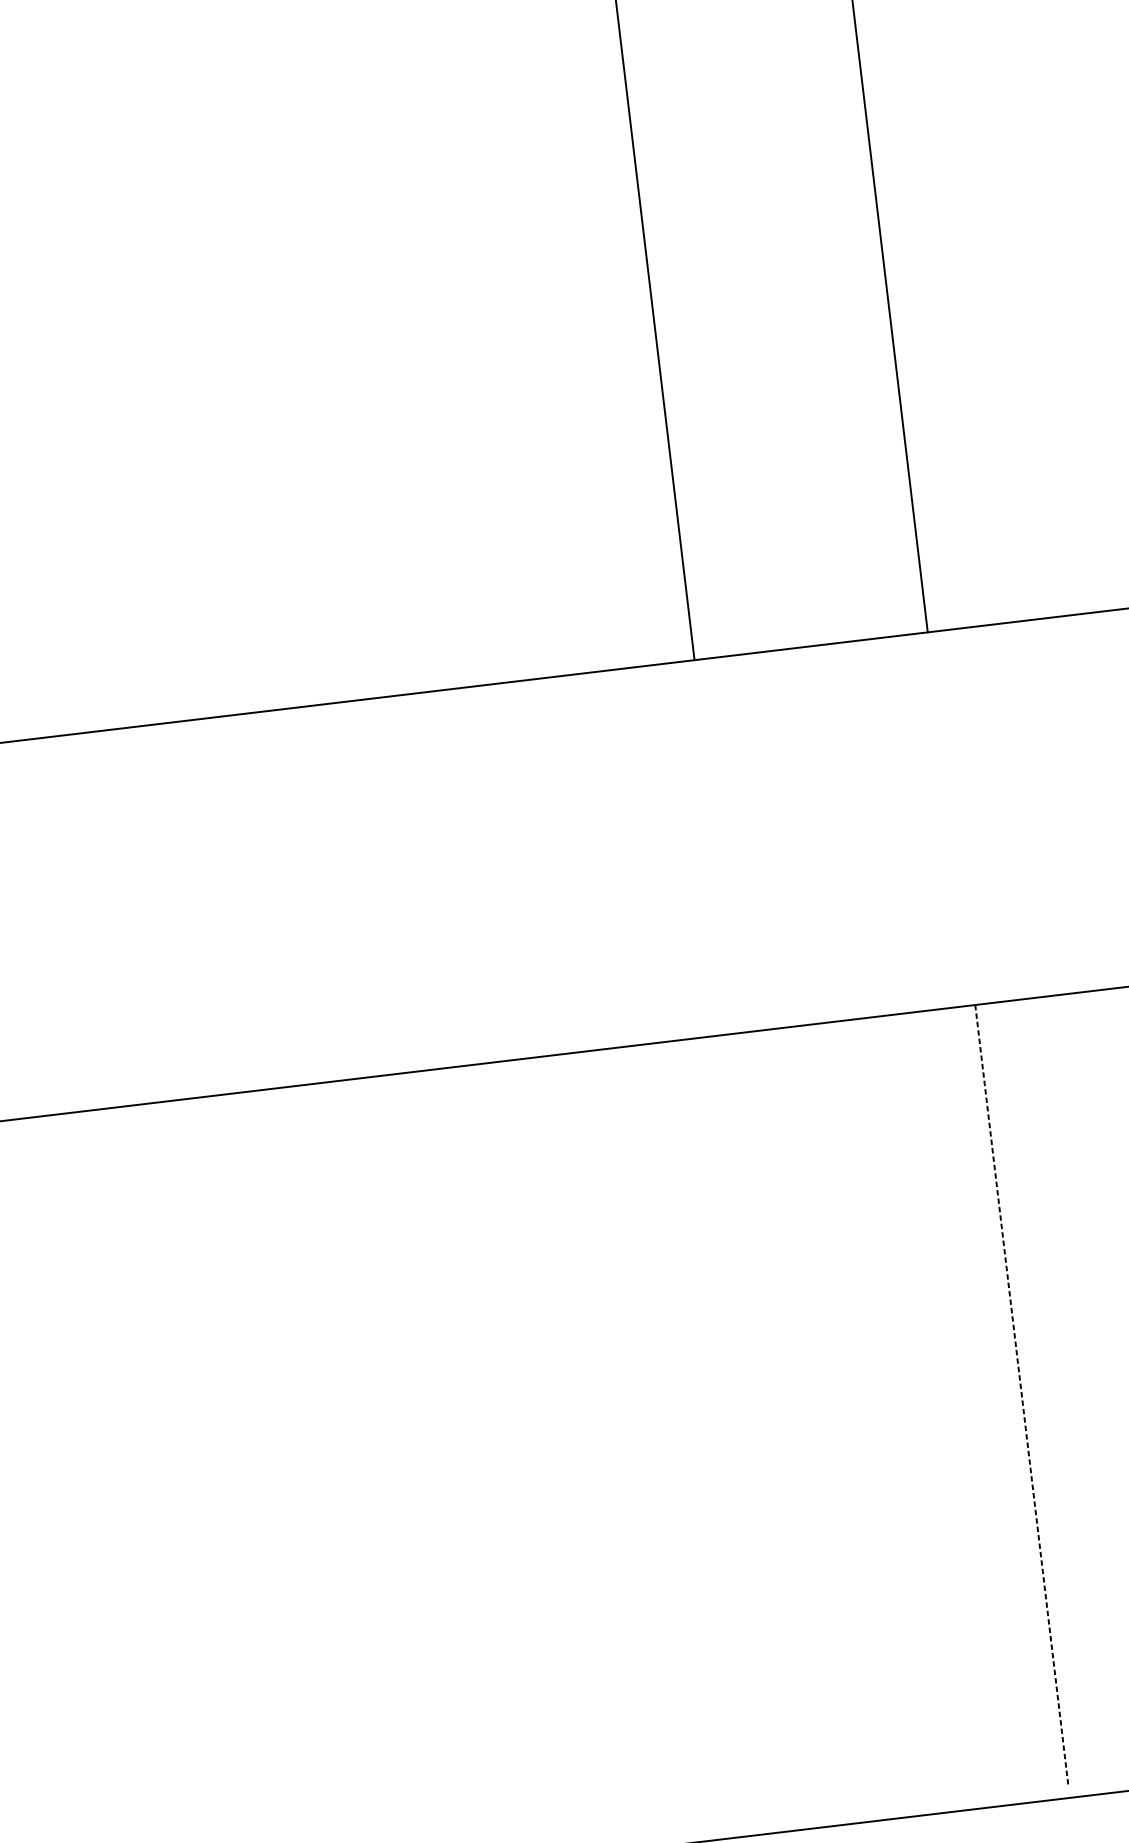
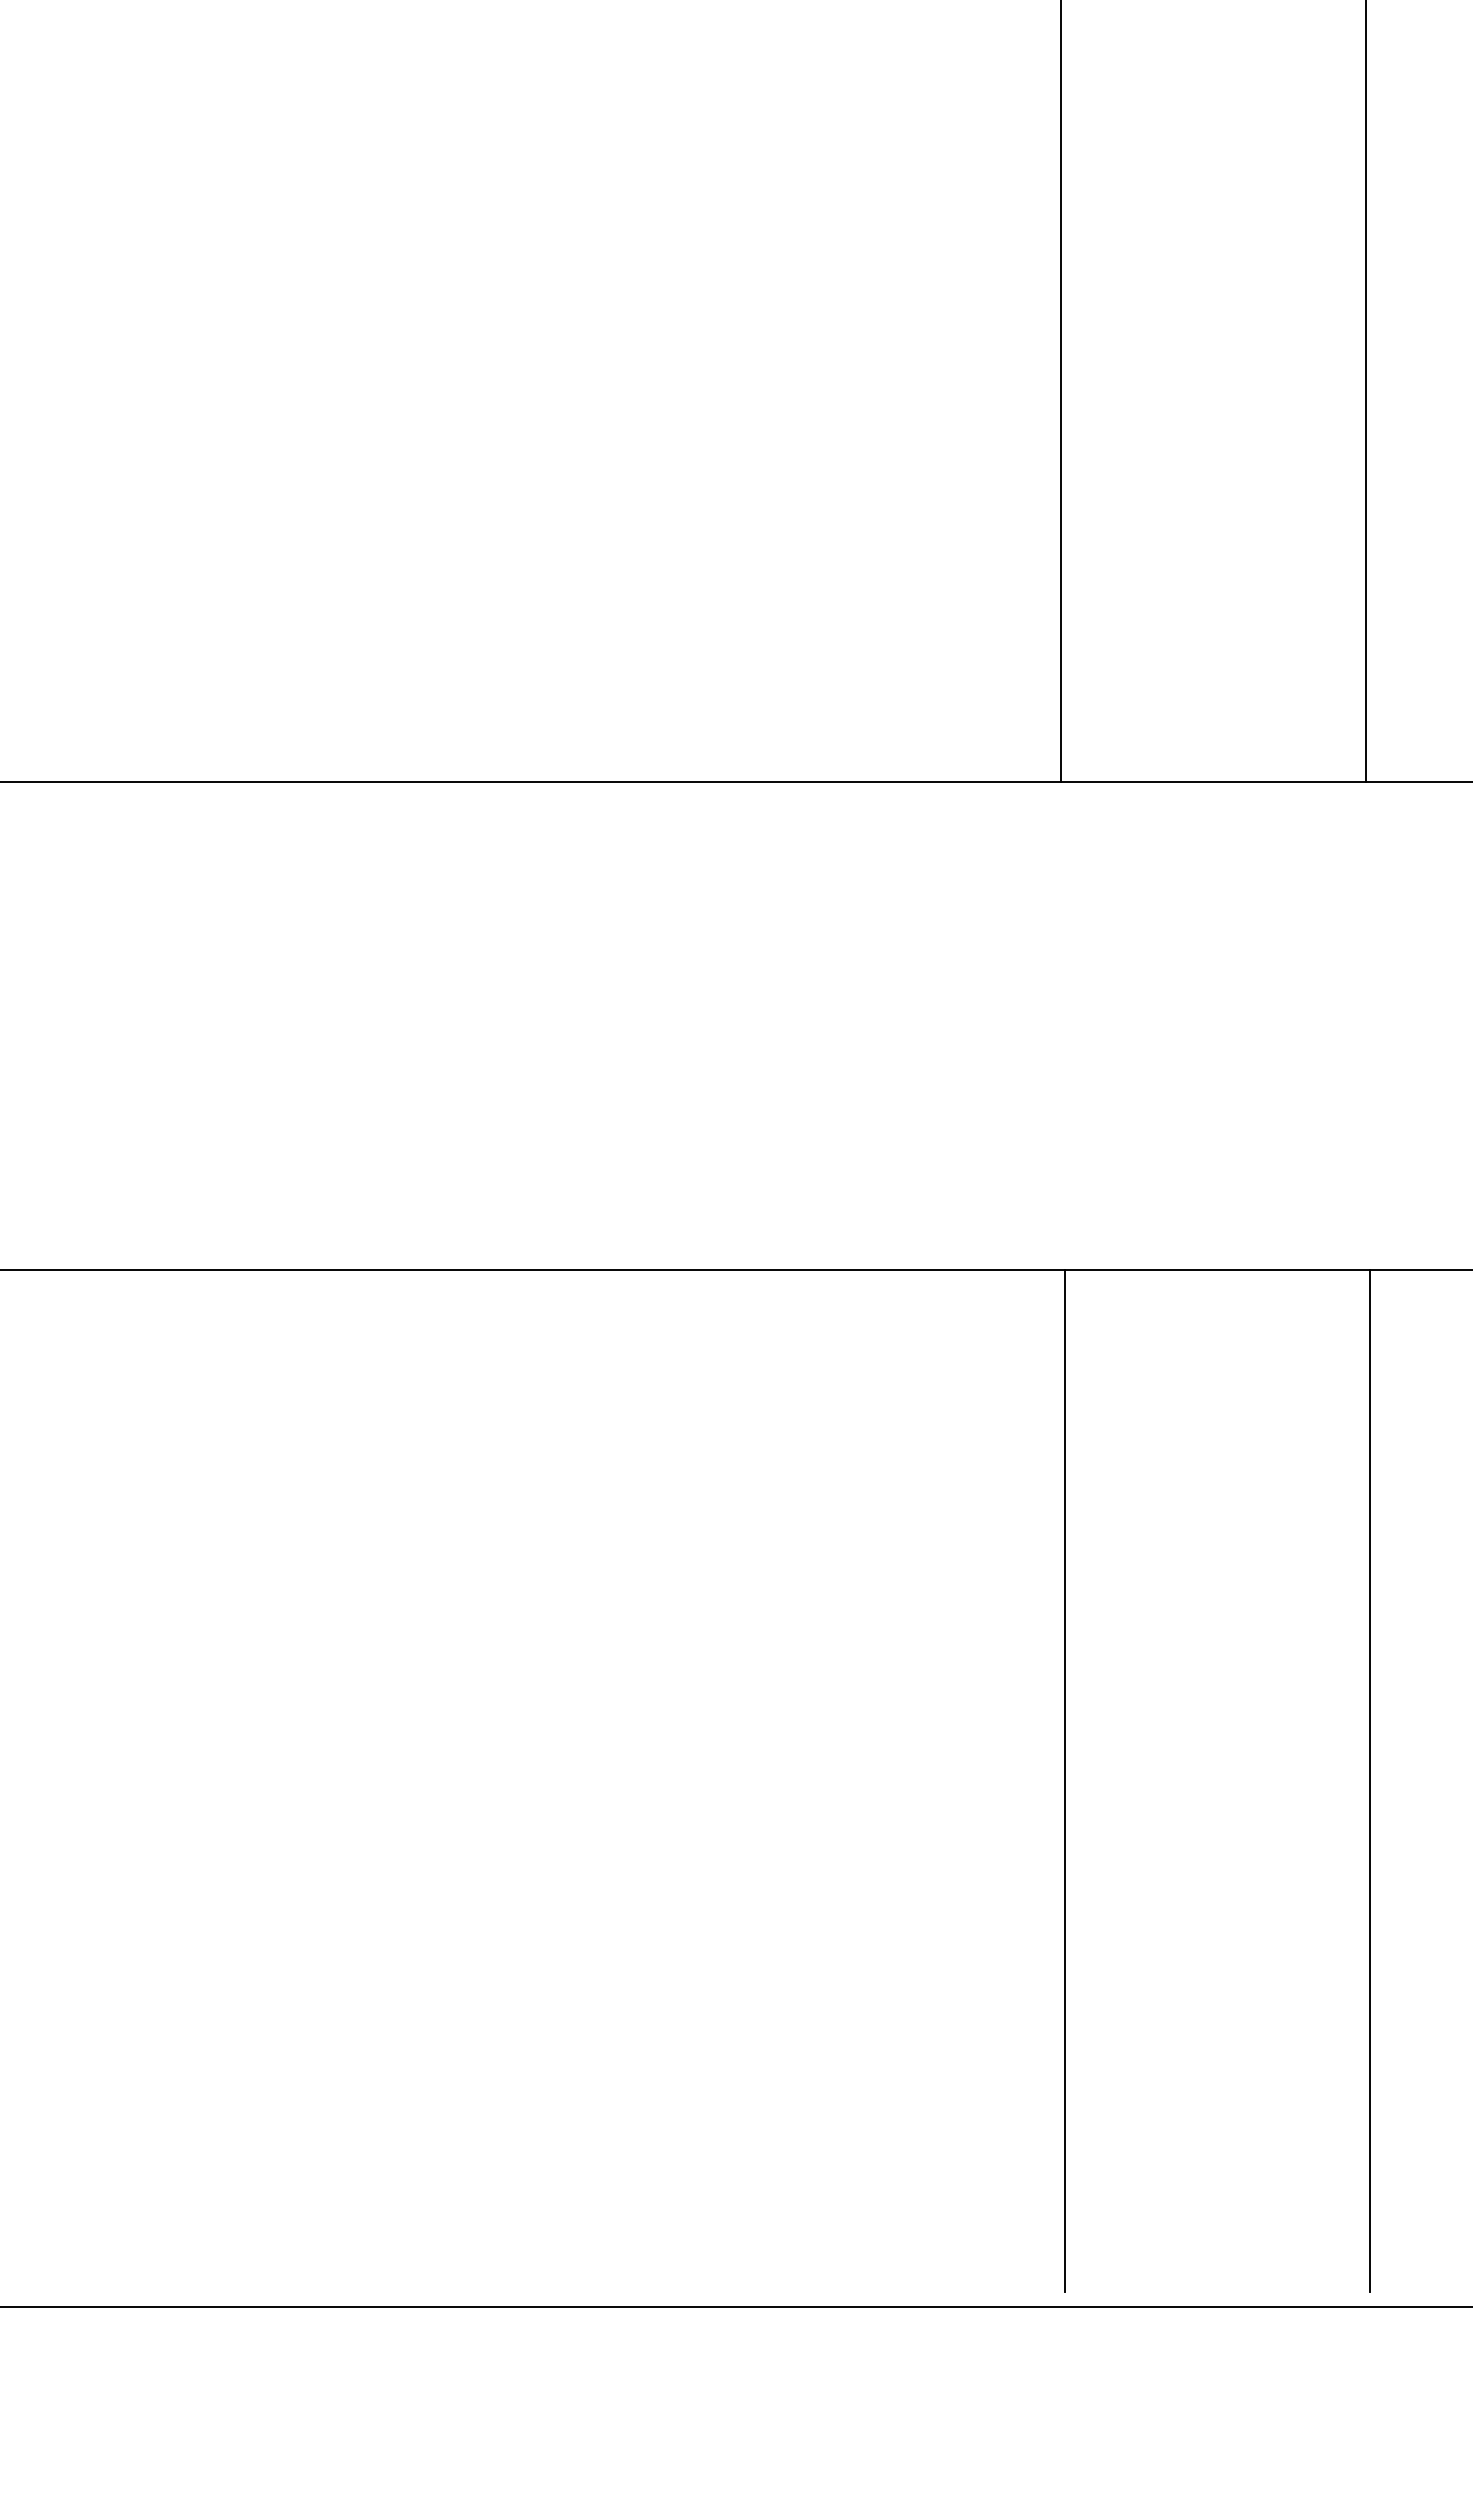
line: (1021, 1395) -> (1369, 1780), dashed -> solid
line: (788, 1423) -> (1064, 1780), added

